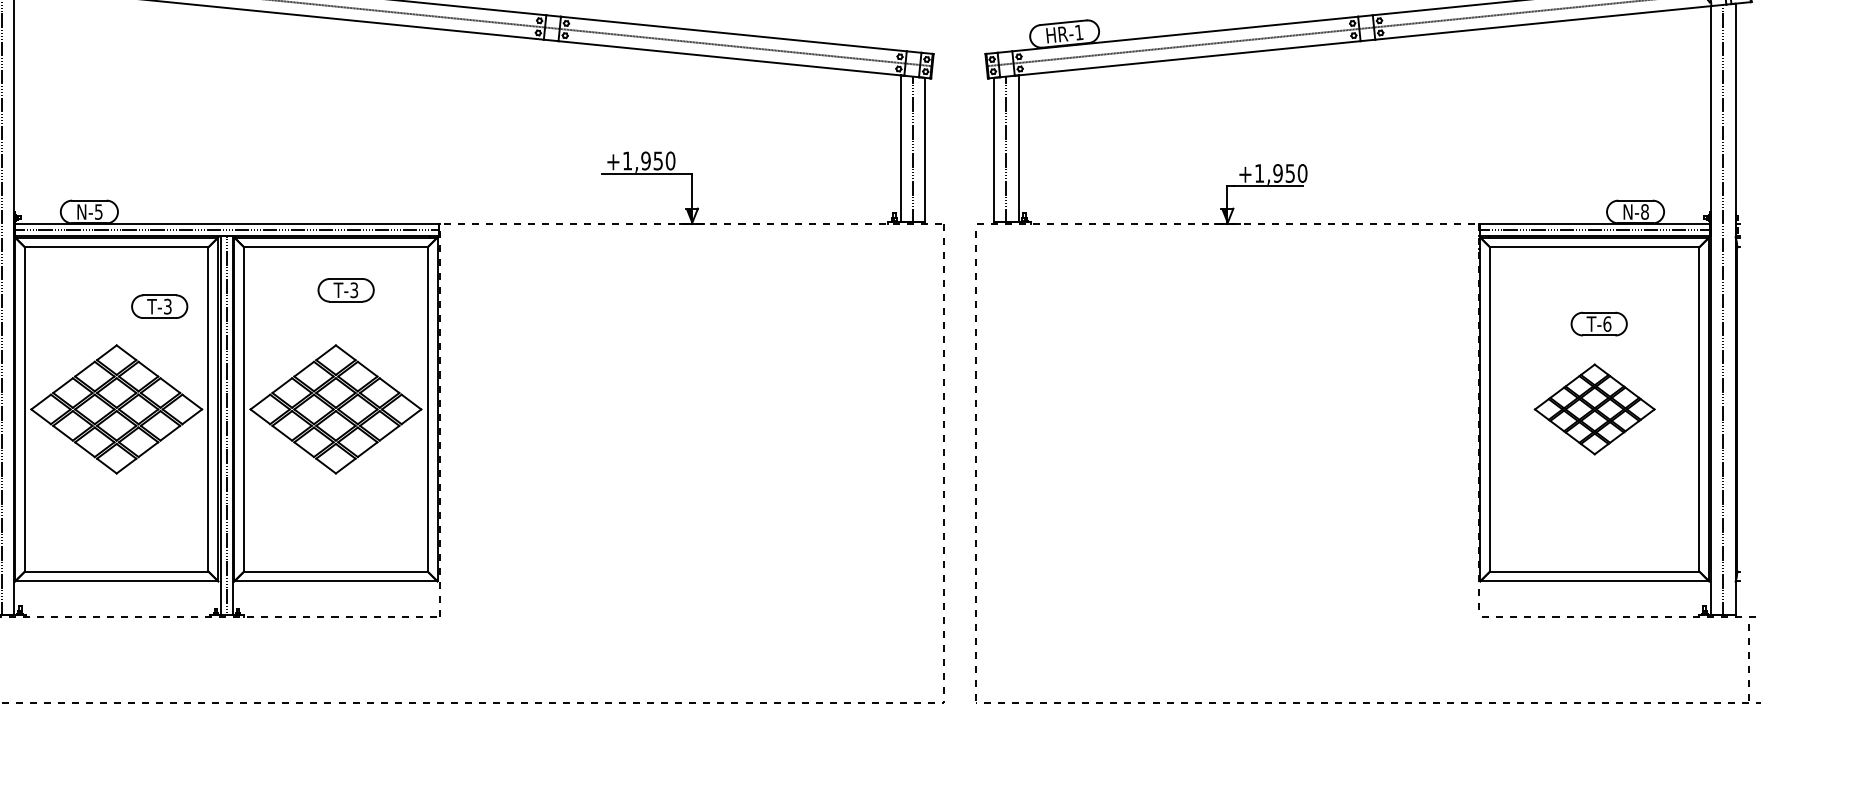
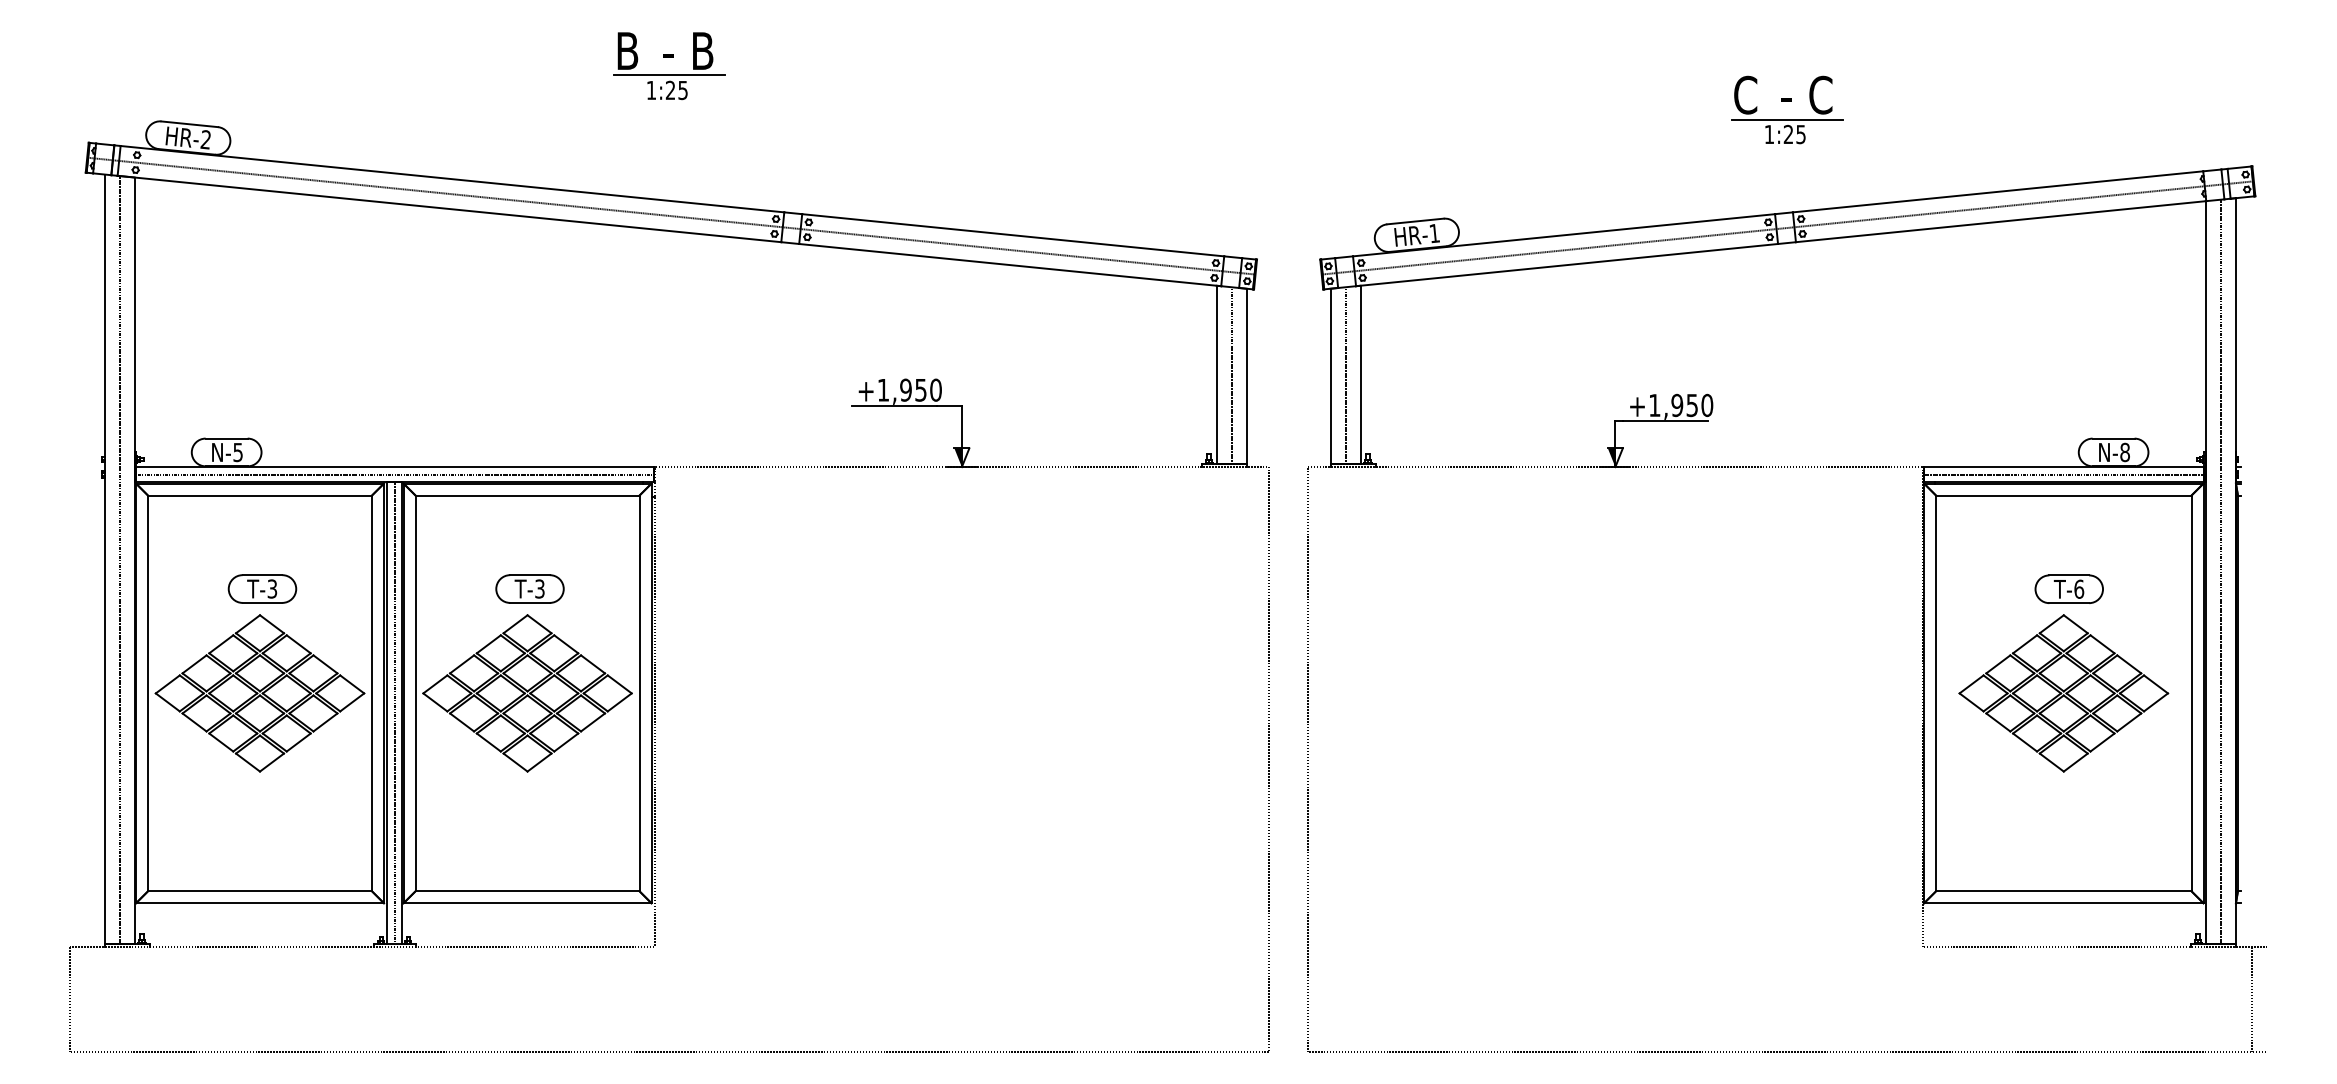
part: (345, 289) -> (529, 588), moved
part: (159, 306) -> (262, 588), moved
part: (1594, 409) -> (2063, 693), size x1.43

